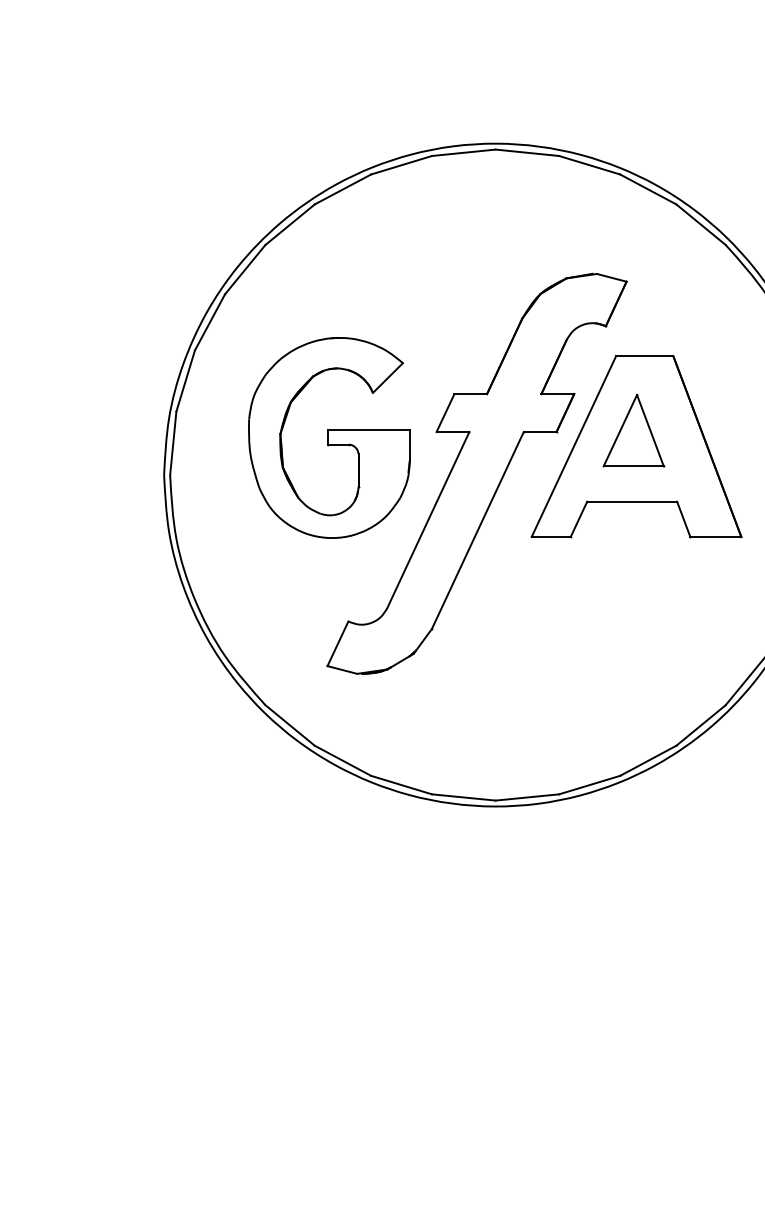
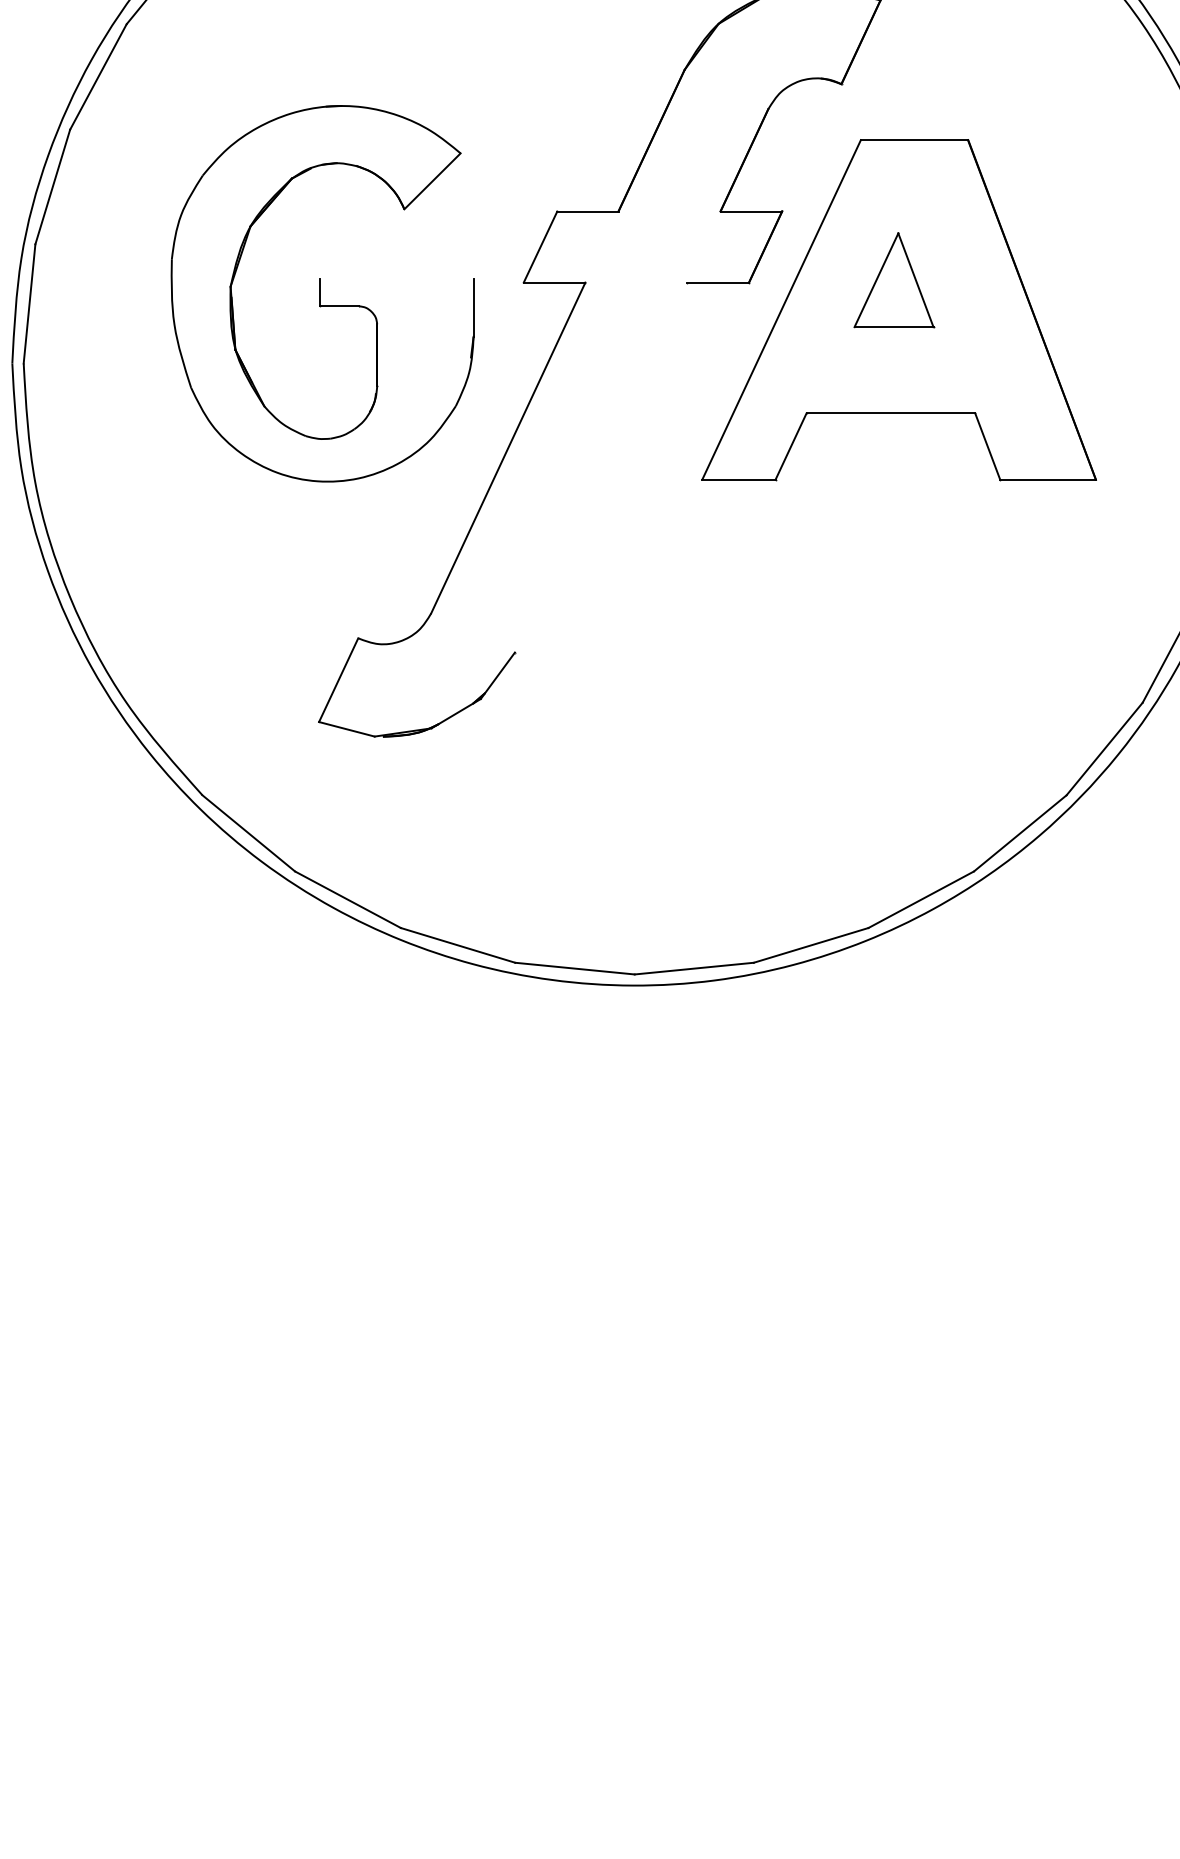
line: (368, 430) -> (395, 279), removed
part: (633, 430) -> (893, 279), size x0.7
line: (477, 530) -> (600, 467), removed

